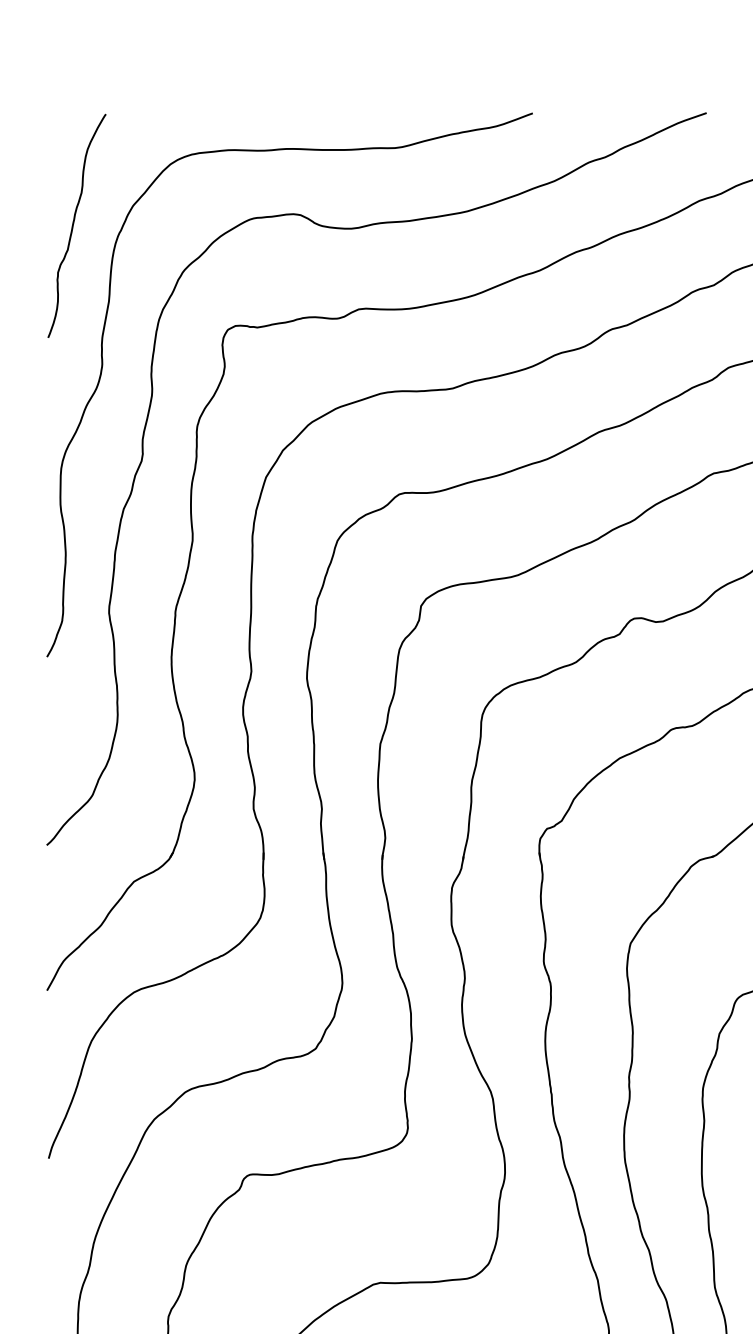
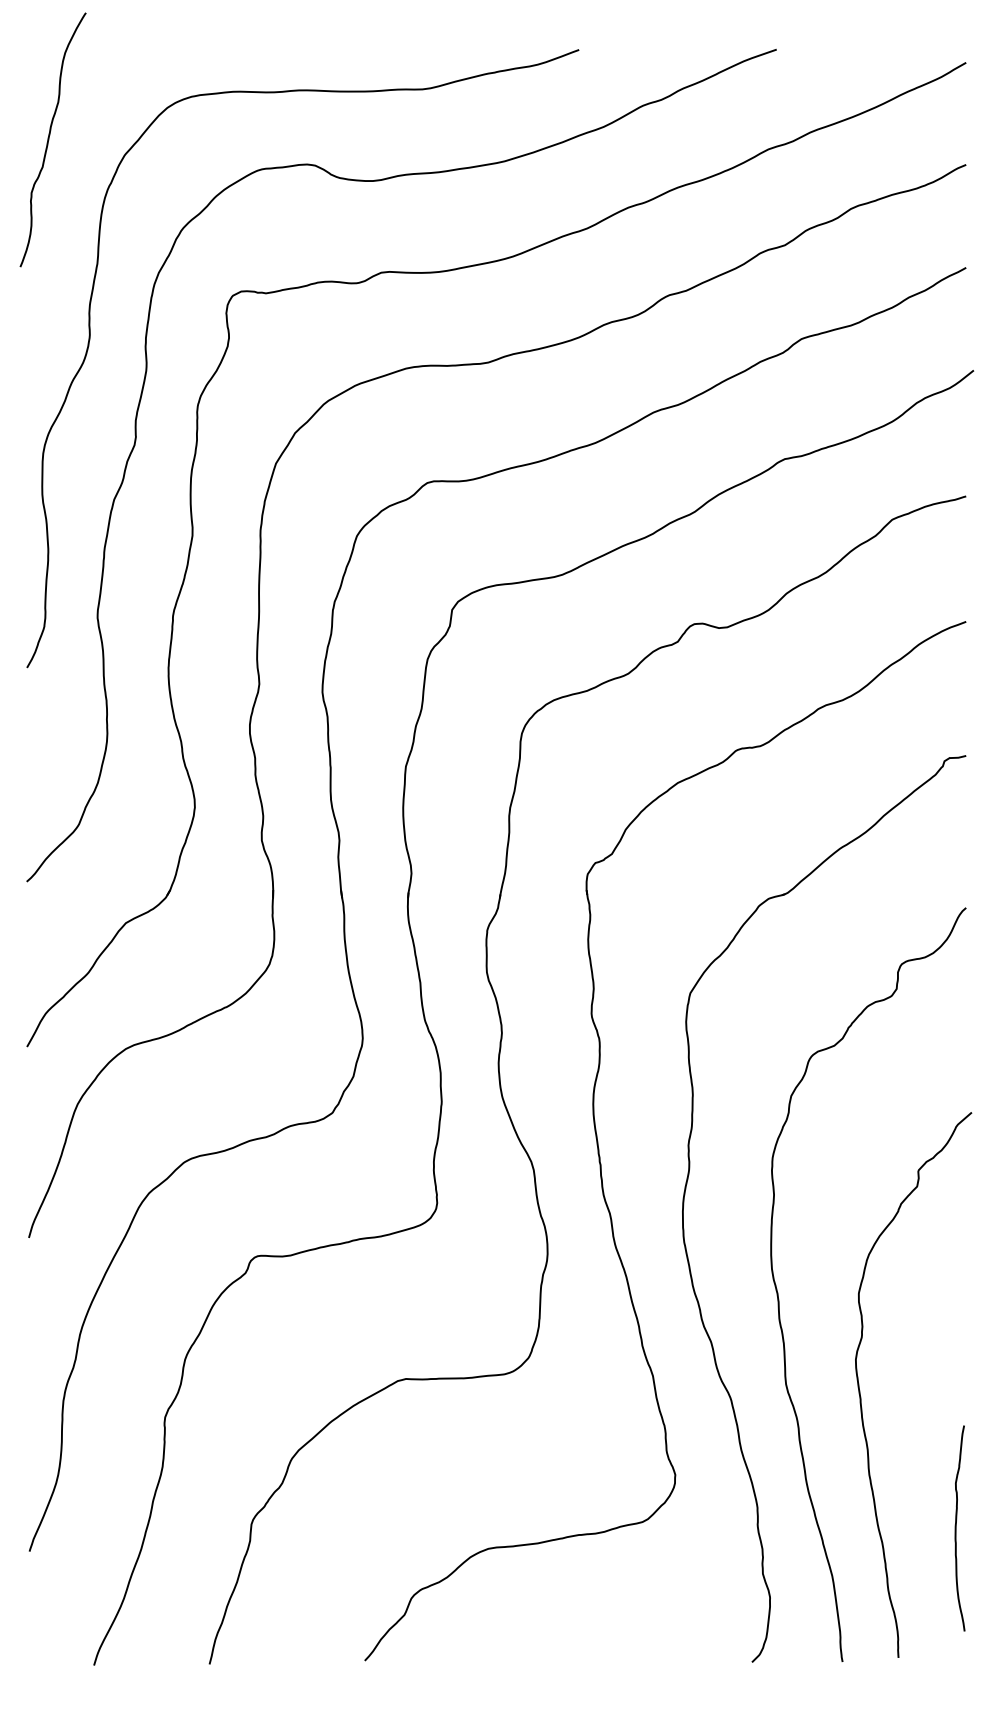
curve: (73, 225) -> (49, 139), moved

